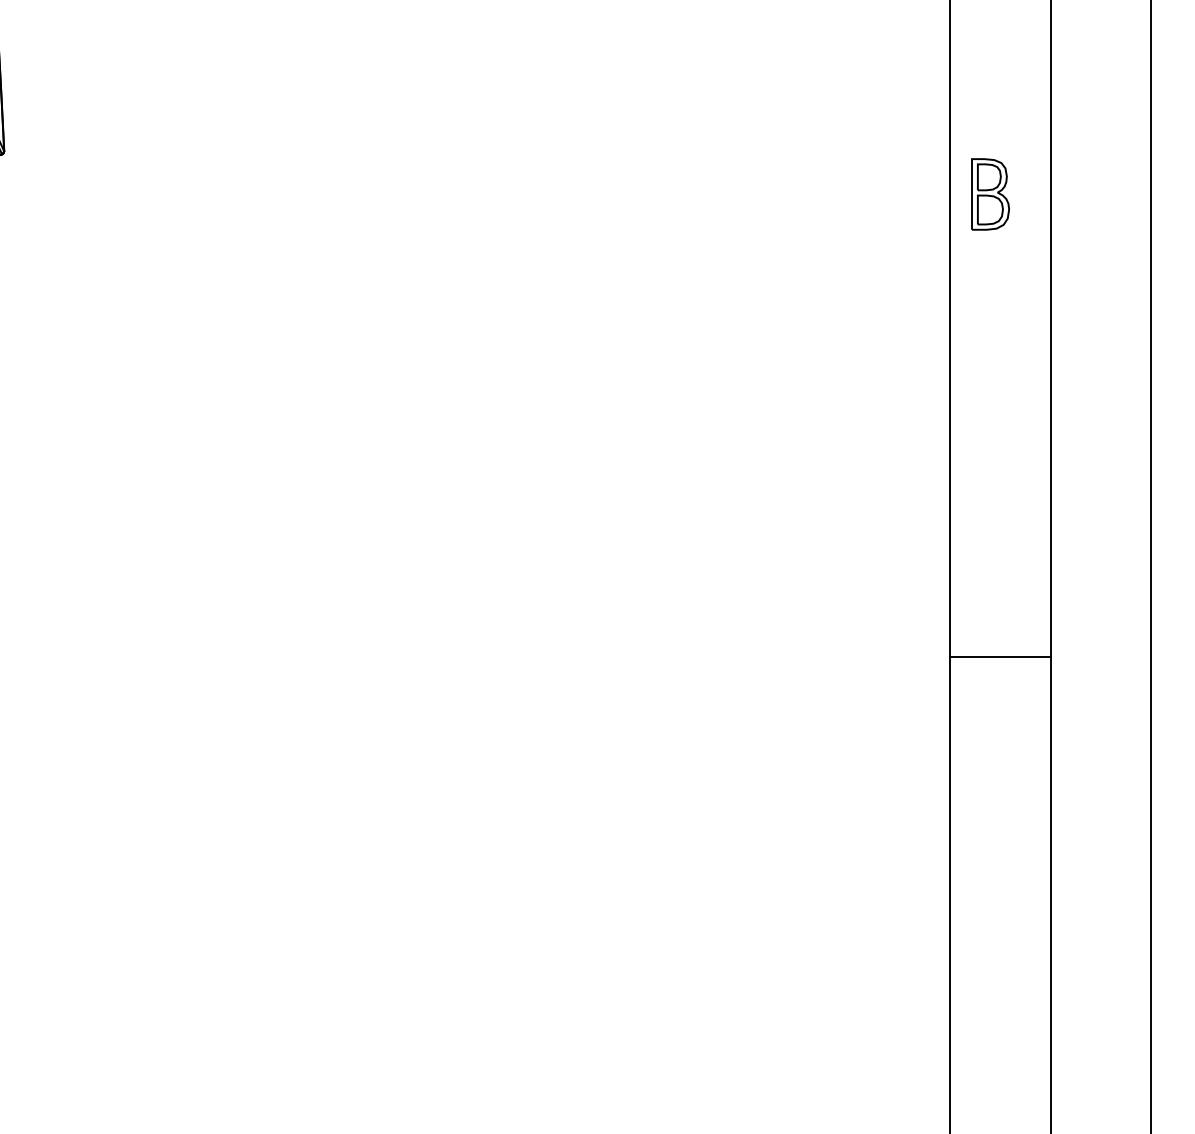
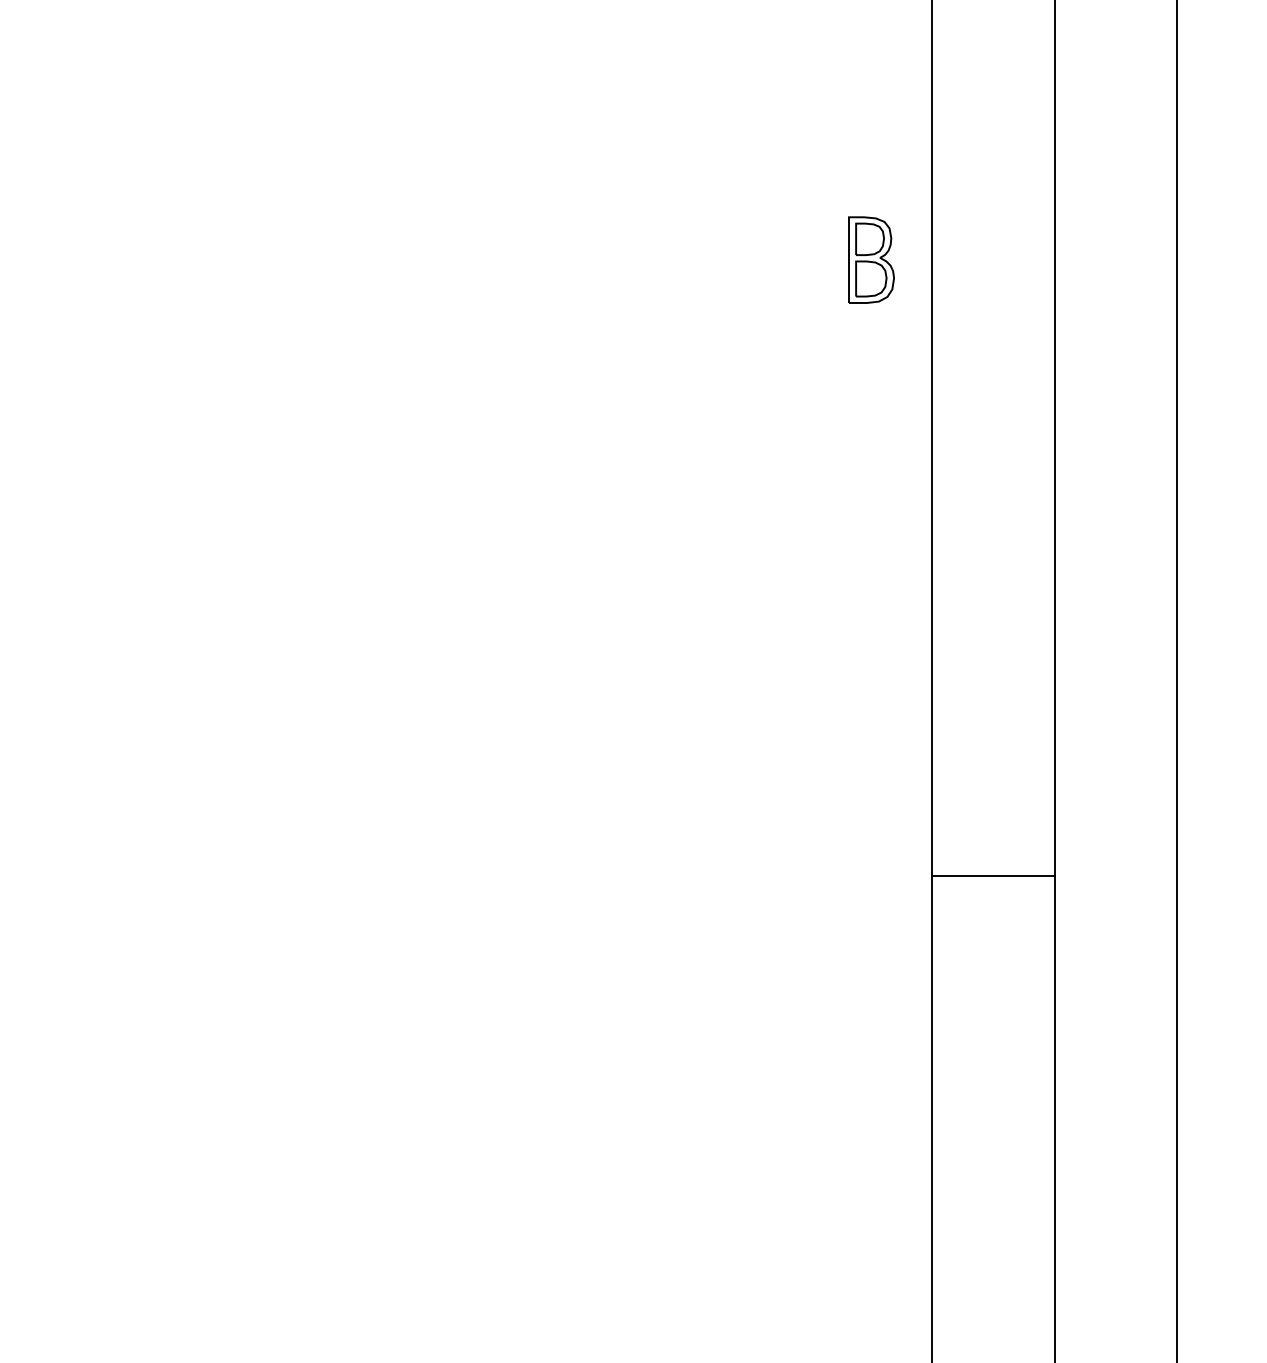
part: (990, 194) -> (871, 260), moved
line: (999, 657) -> (992, 876), moved

